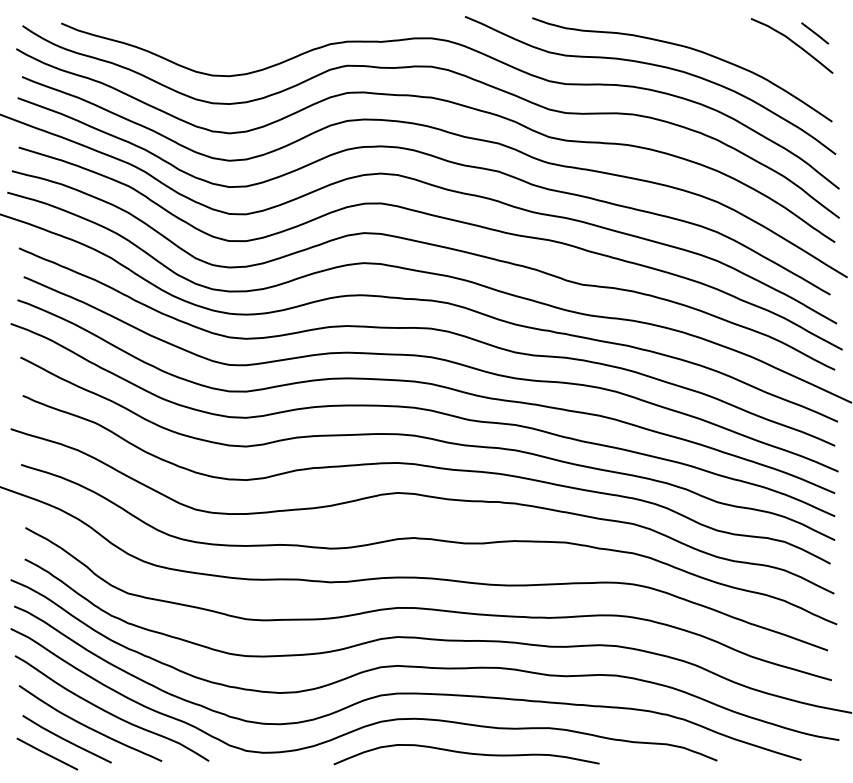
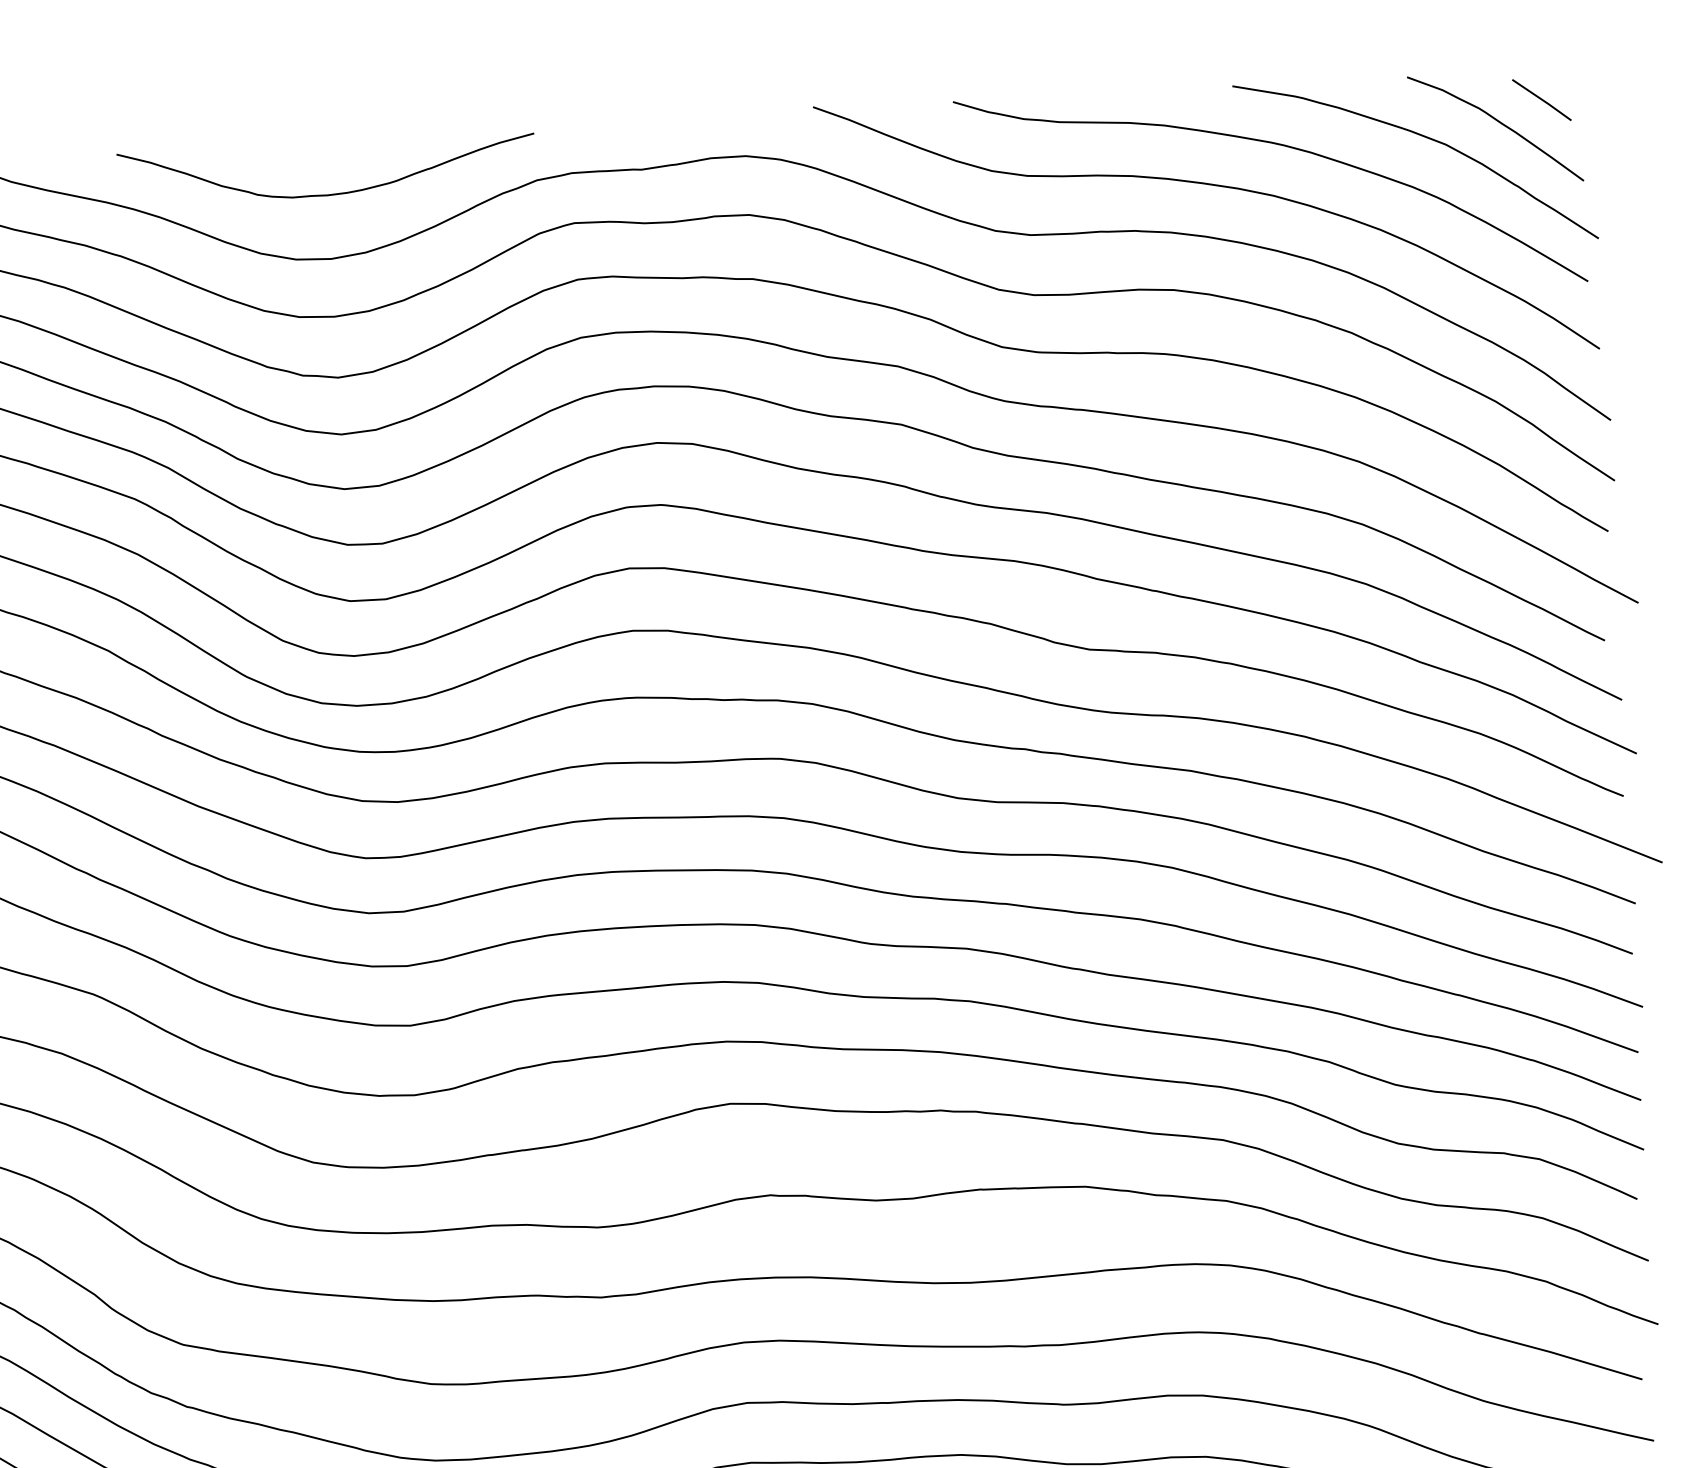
curve: (229, 44) -> (327, 193), added
curve: (756, 48) -> (1421, 138), added

